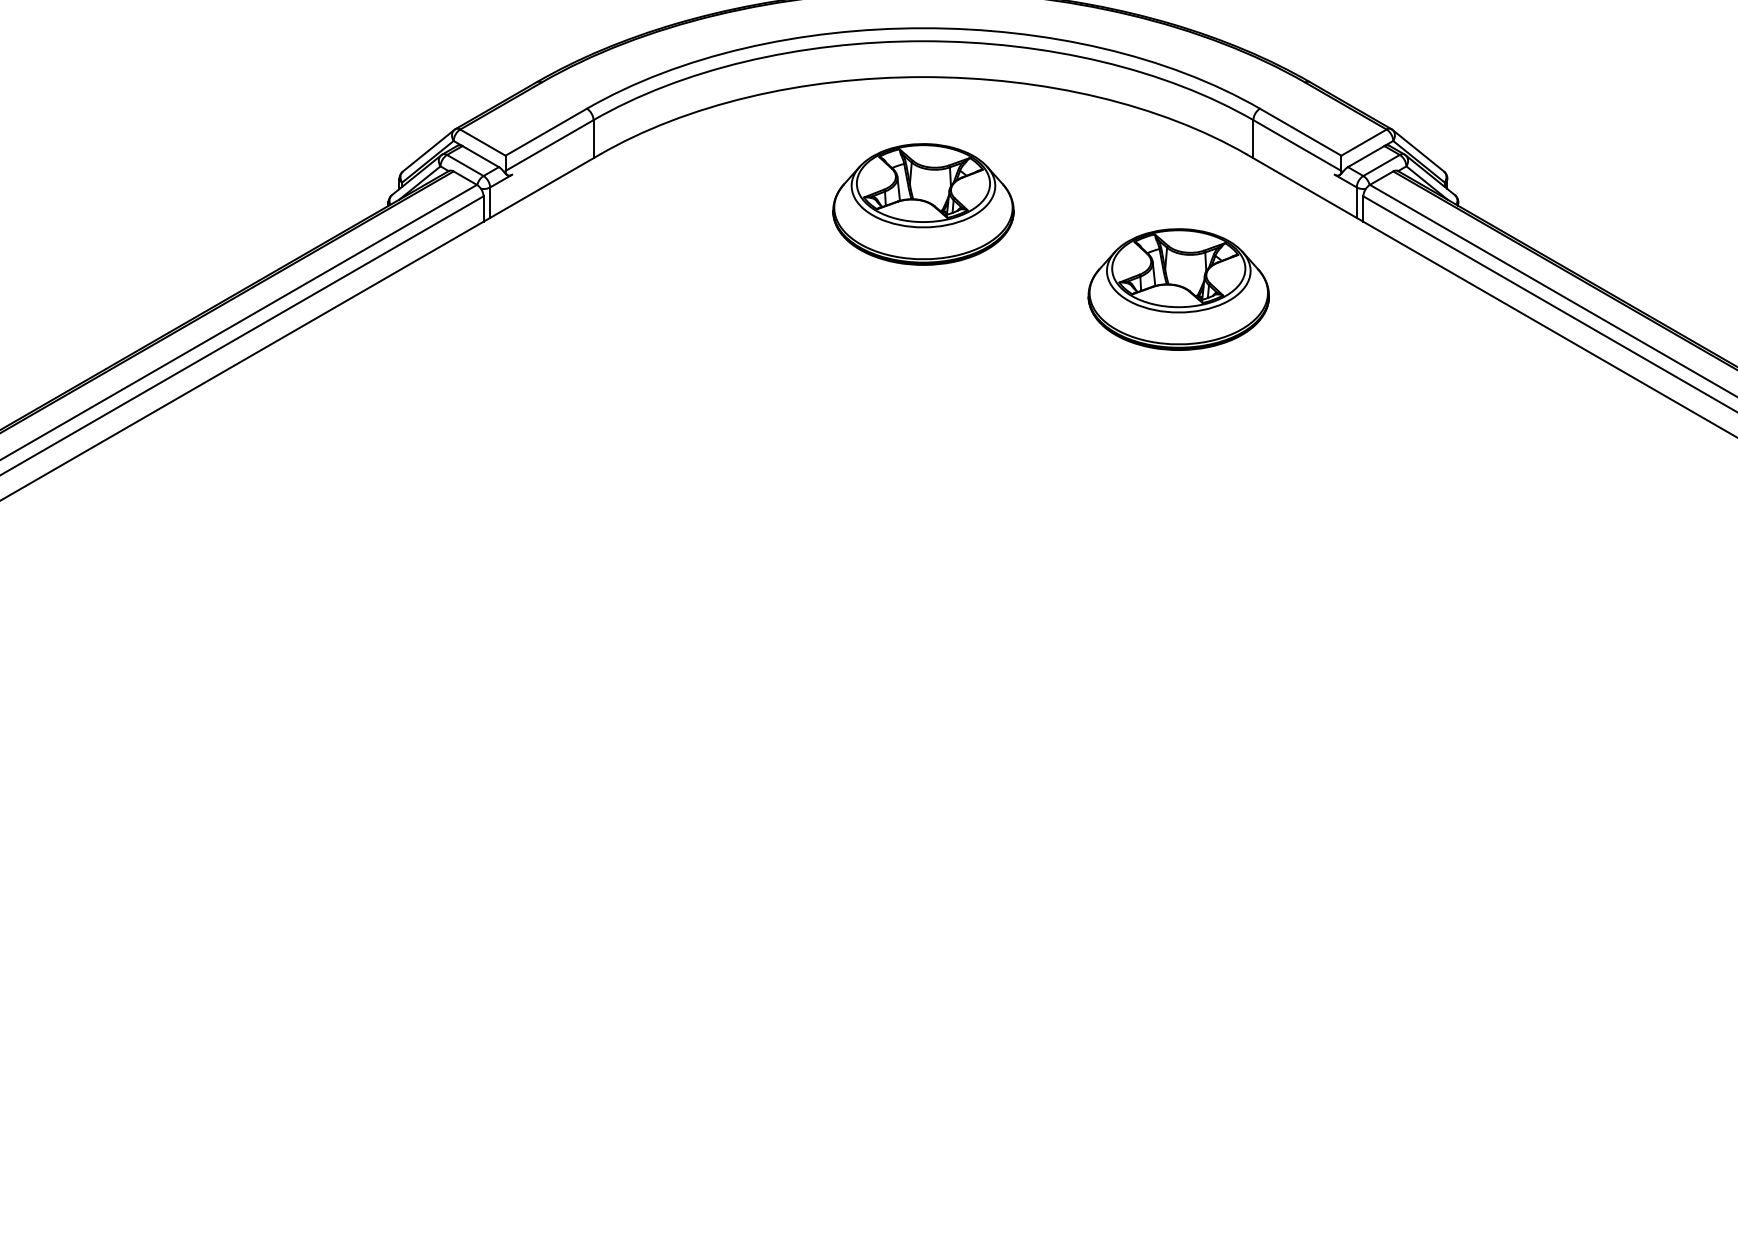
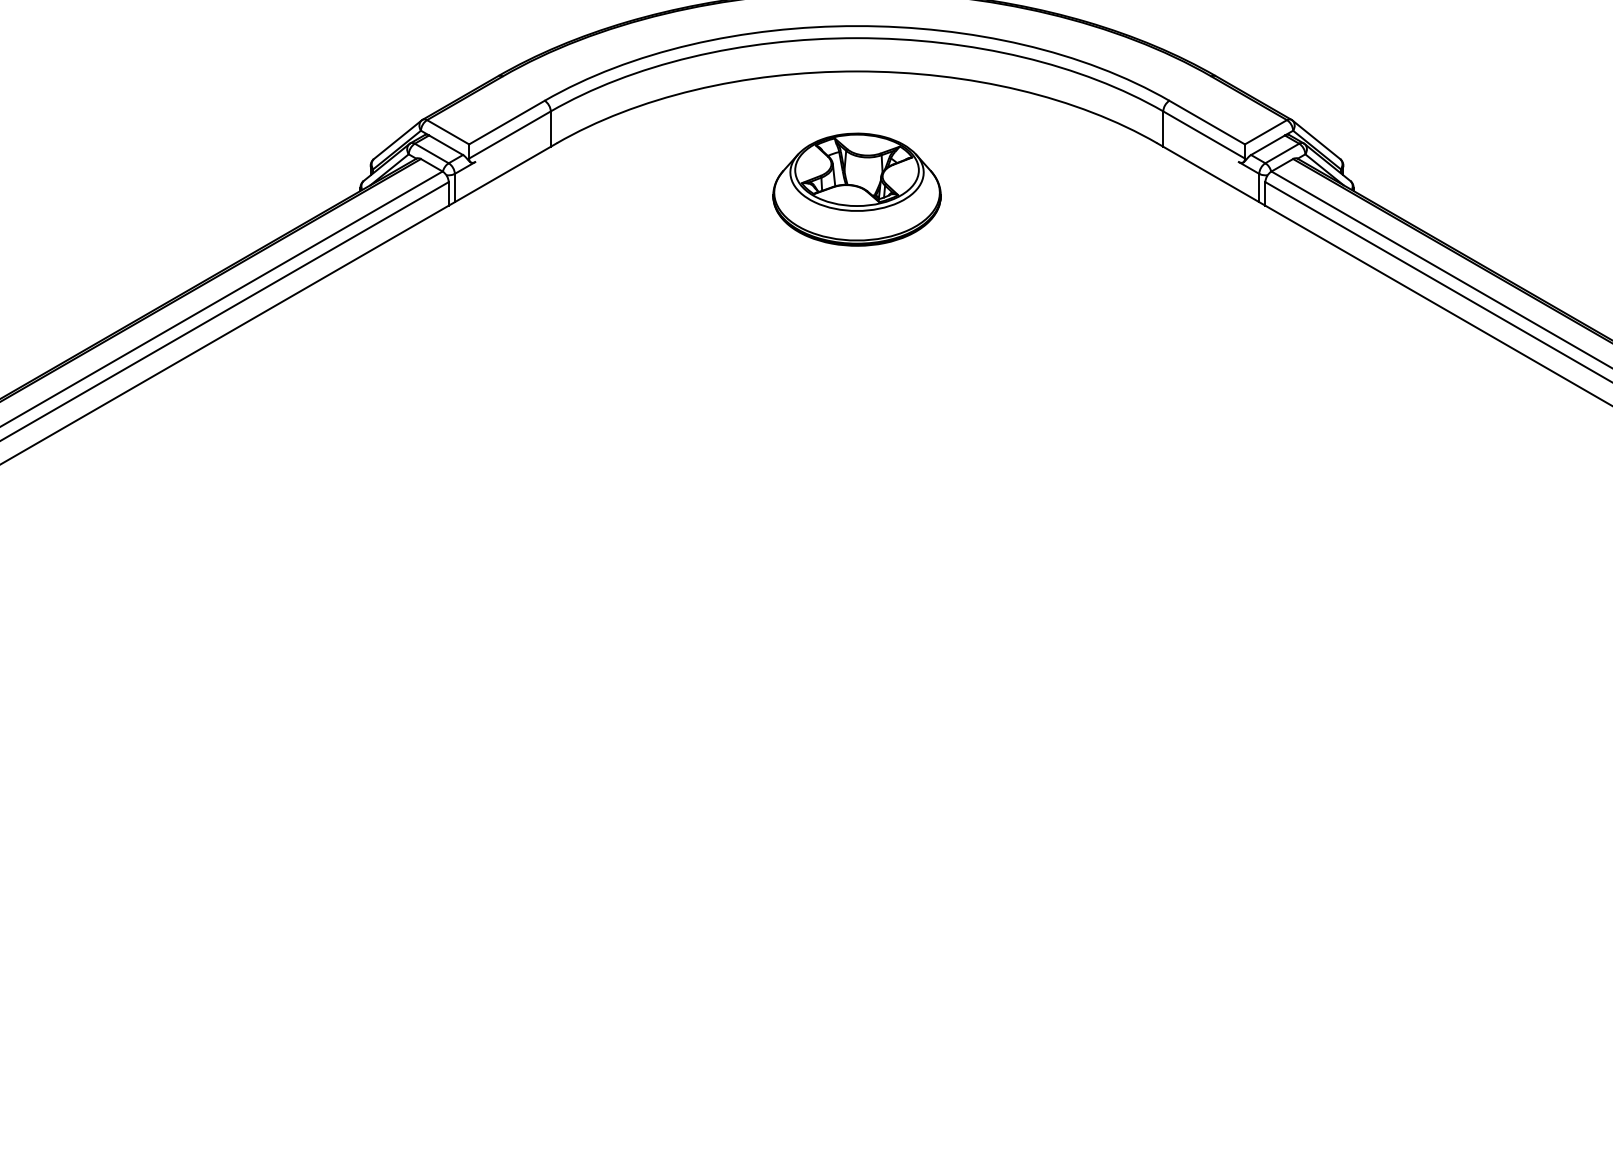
part: (1178, 289) -> (1093, 268), removed

